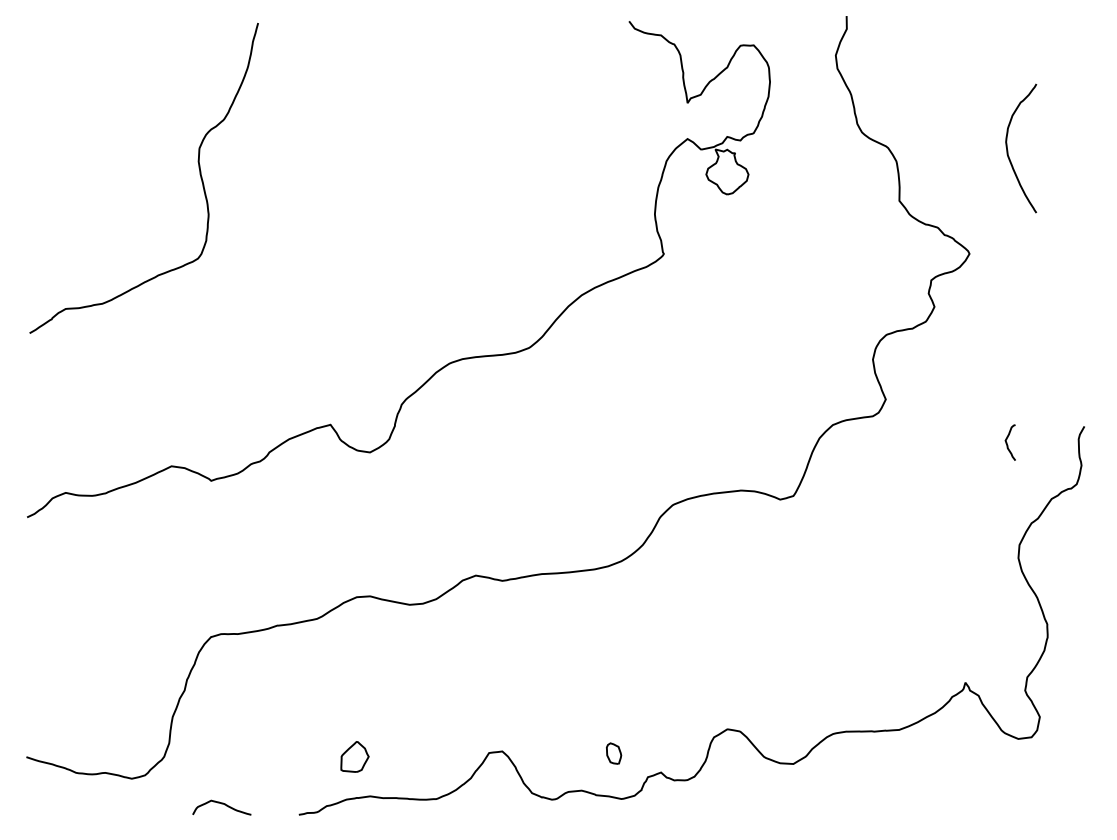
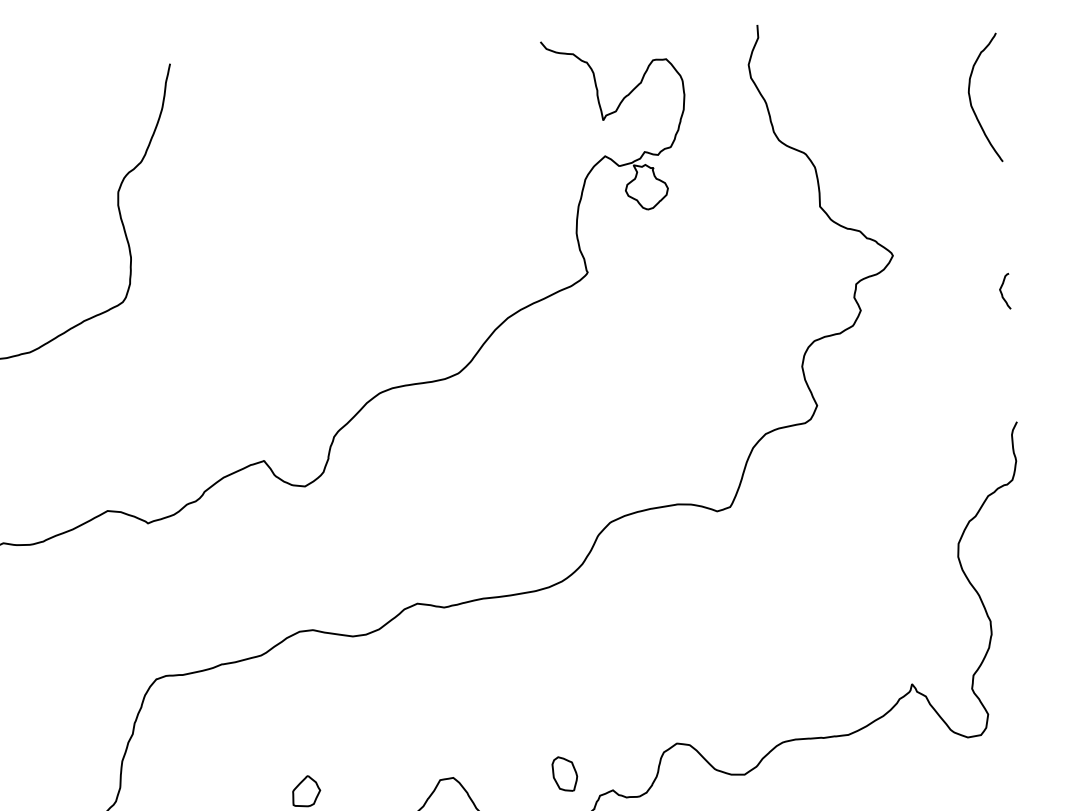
curve: (1008, 150) -> (971, 100), moved
curve: (1007, 442) -> (1001, 291), moved
part: (613, 753) -> (564, 773), size x1.67

